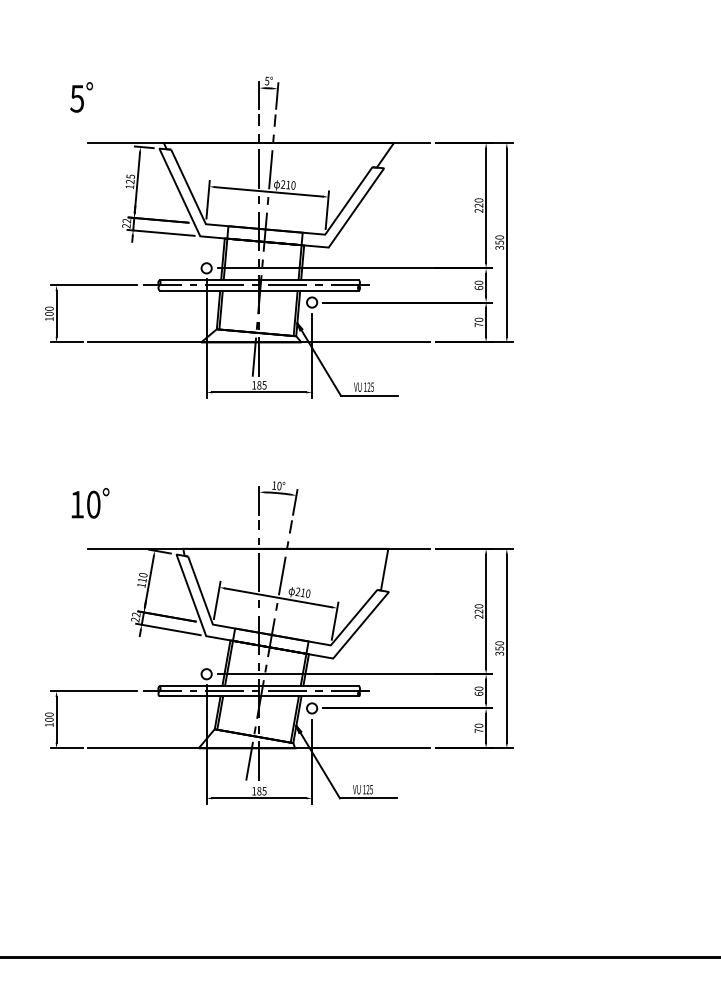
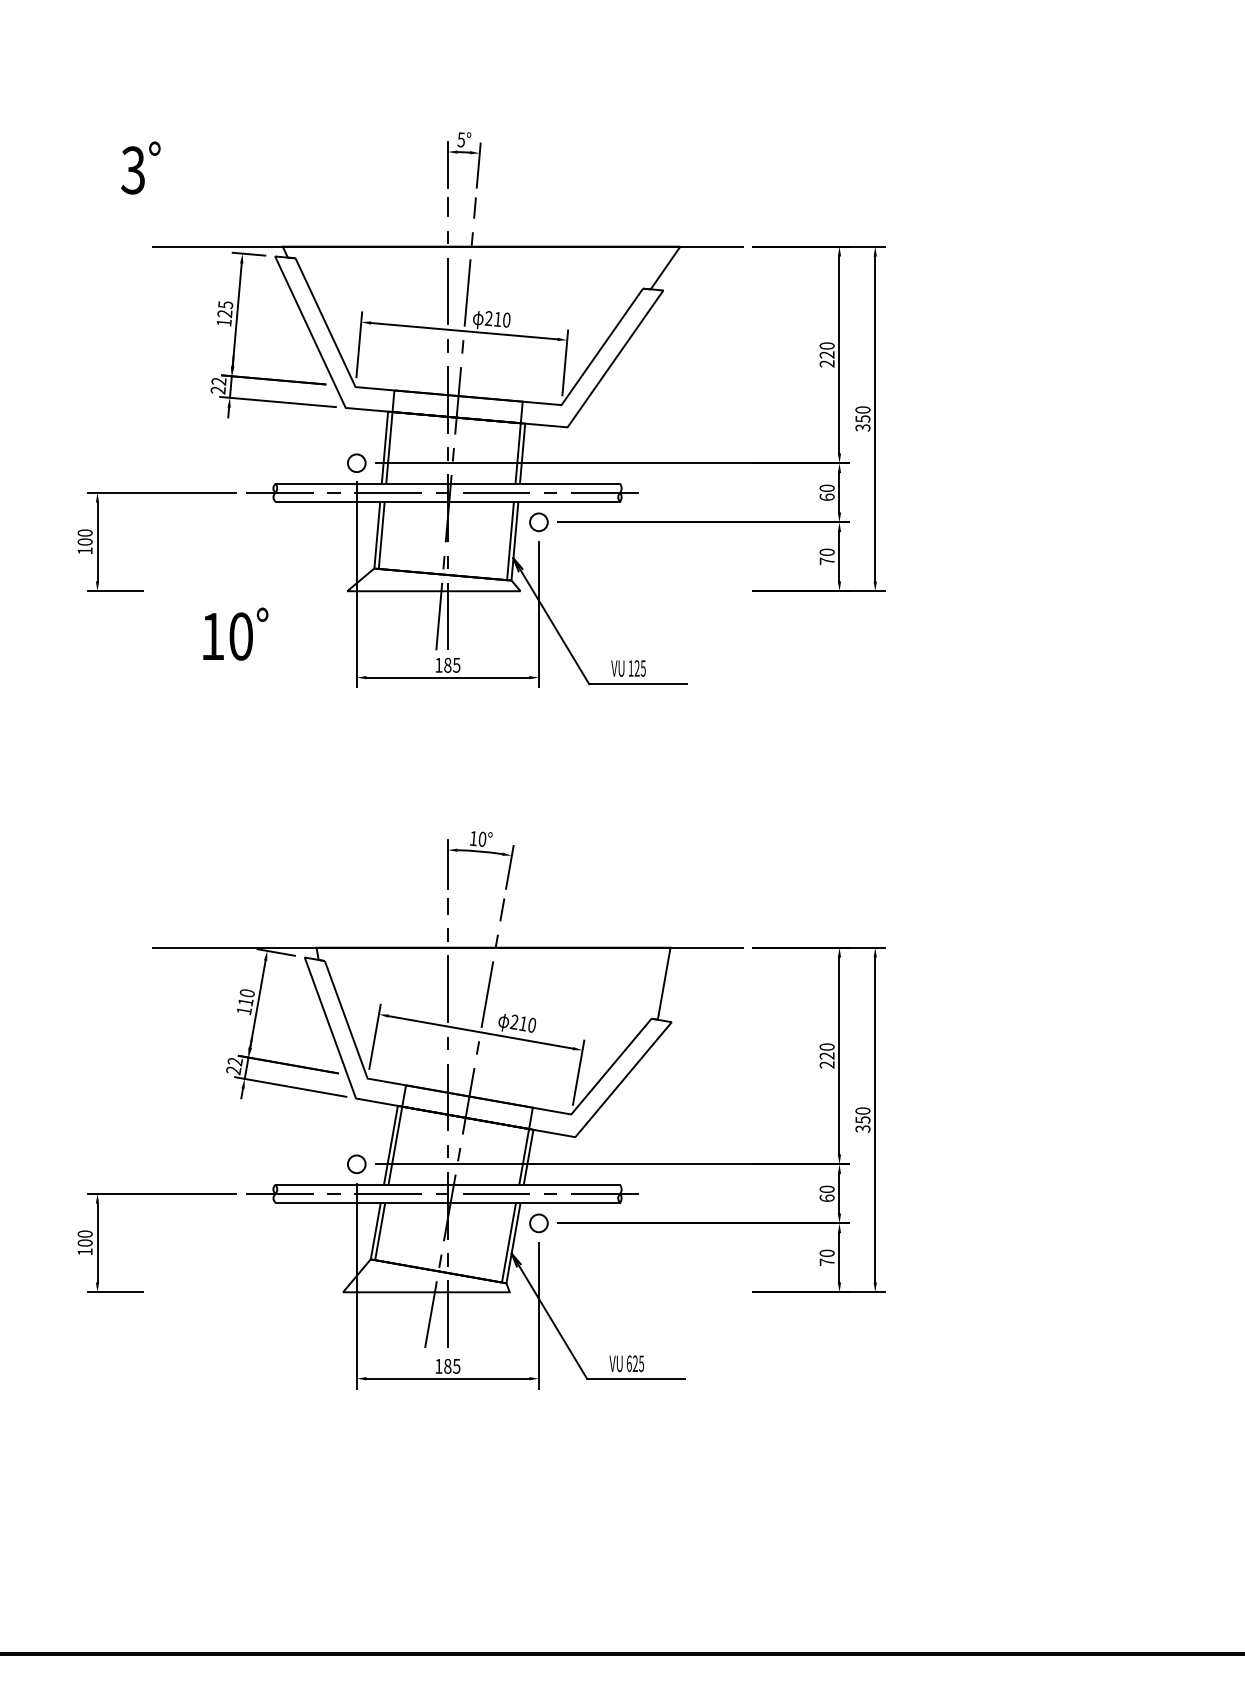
text: (76, 98) -> (131, 169), 5 -> 3
line: (259, 342) -> (448, 591), removed
text: (90, 503) -> (235, 634), moved
line: (259, 748) -> (448, 1292), removed
text: (364, 789) -> (629, 1363), 125 -> 625

